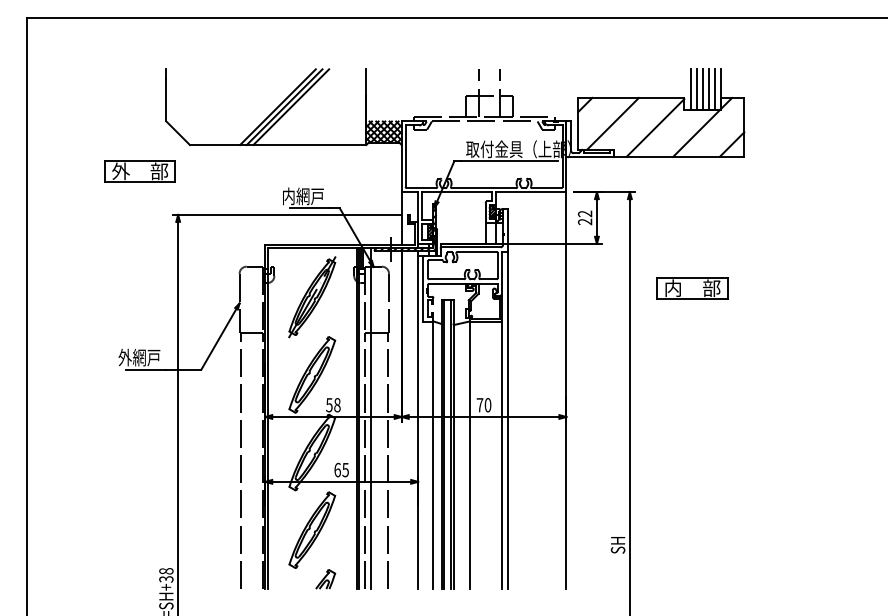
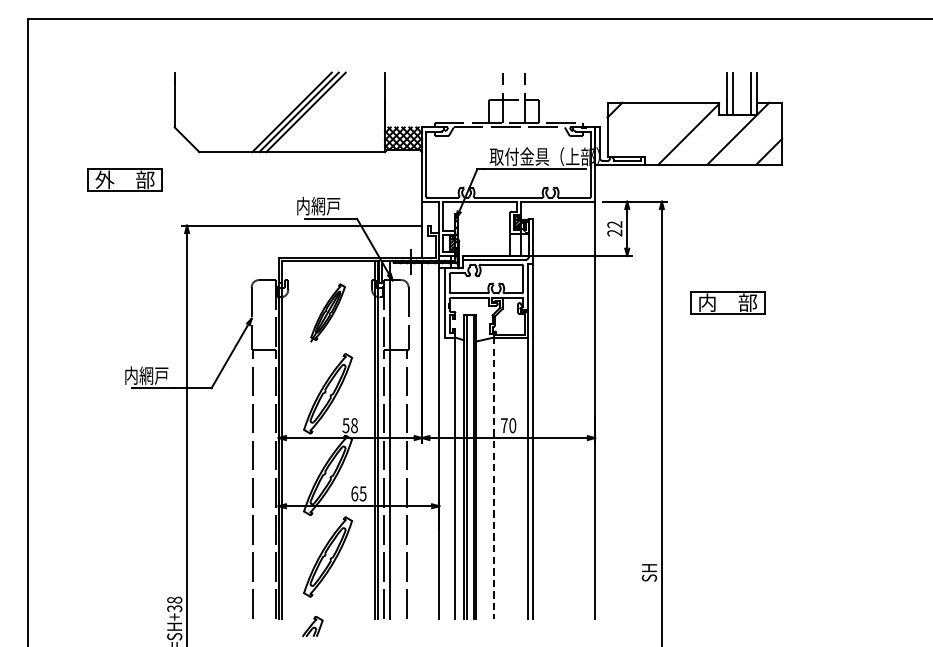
line: (703, 89) -> (739, 93), removed
line: (709, 89) -> (745, 93), removed
line: (612, 123) -> (643, 129), removed
part: (139, 171) -> (124, 180), moved
part: (312, 297) -> (328, 312), size x0.7
text: (124, 357) -> (130, 375), 外網戸 -> 内網戸
line: (469, 455) -> (493, 478), solid -> dashed
part: (325, 579) -> (312, 626), moved

